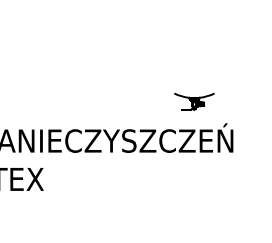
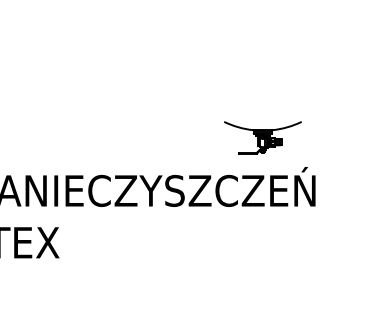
part: (194, 101) -> (262, 137), size x1.43

